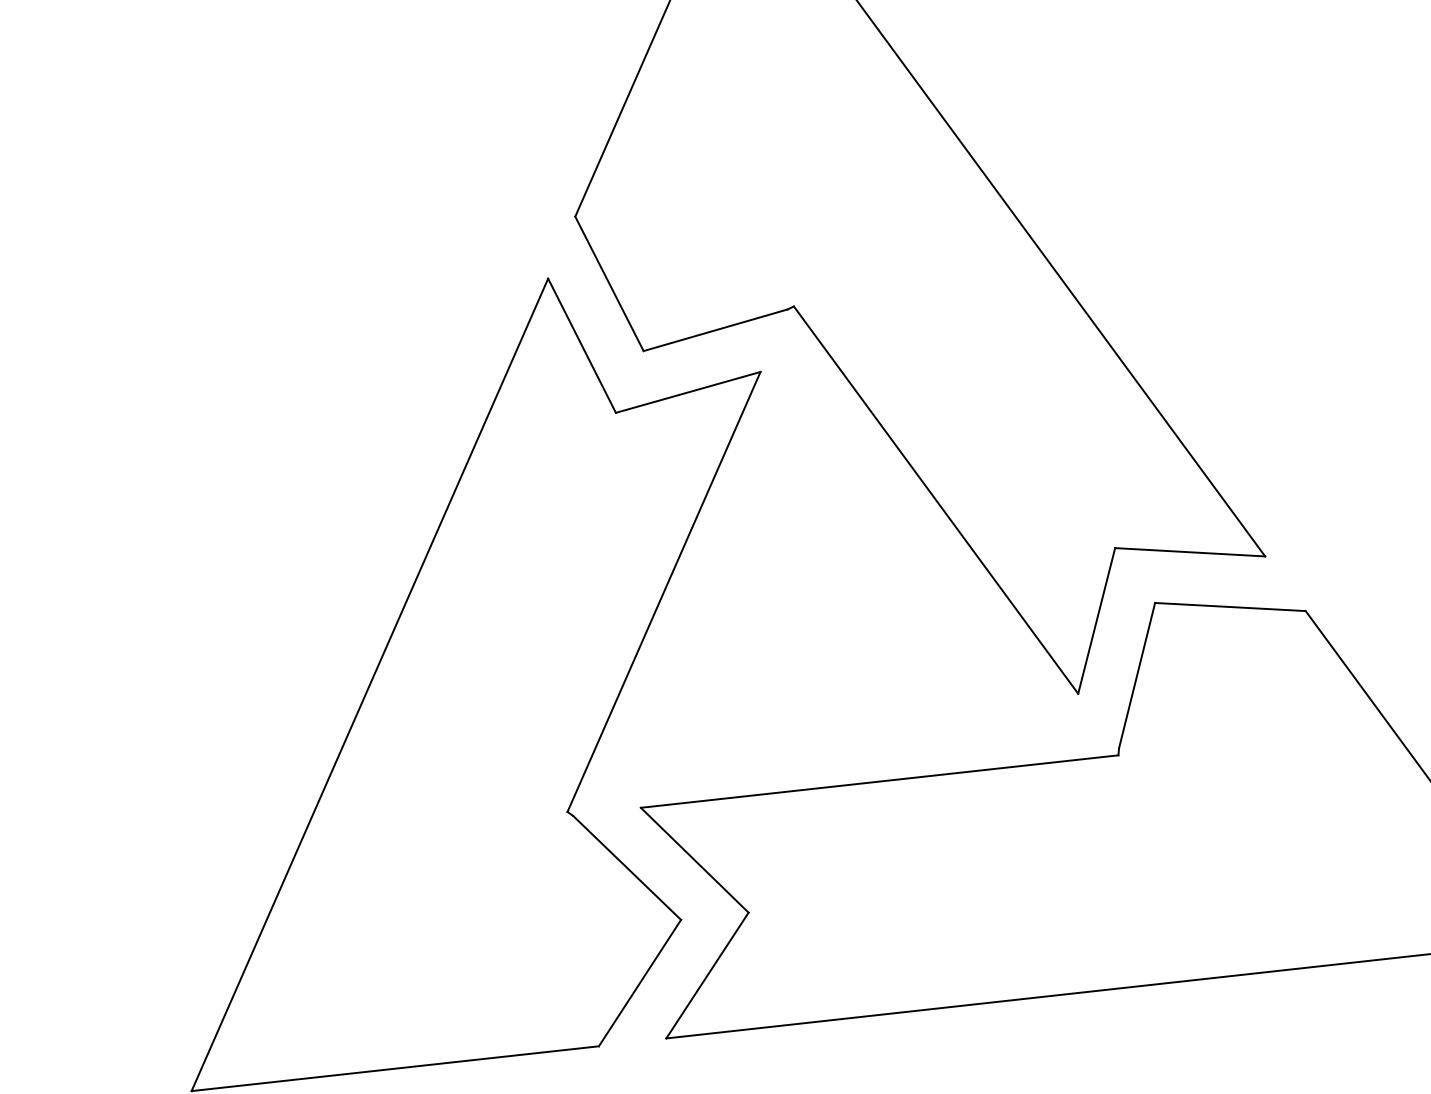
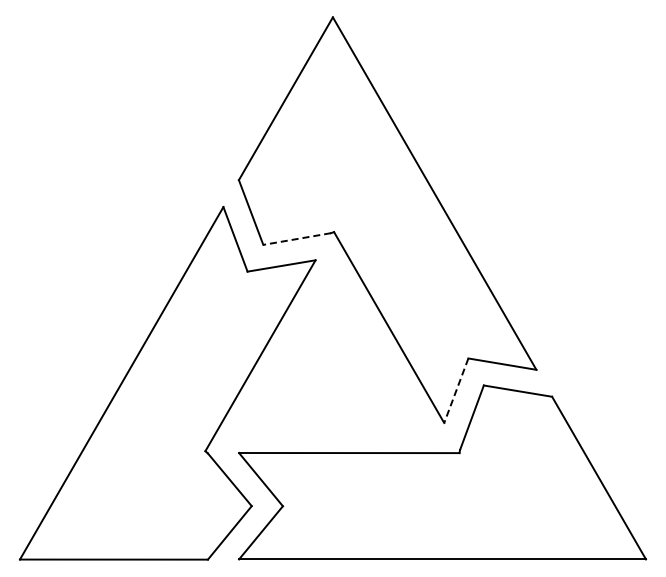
line: (714, 331) -> (296, 239), solid -> dashed
line: (1097, 622) -> (456, 391), solid -> dashed

